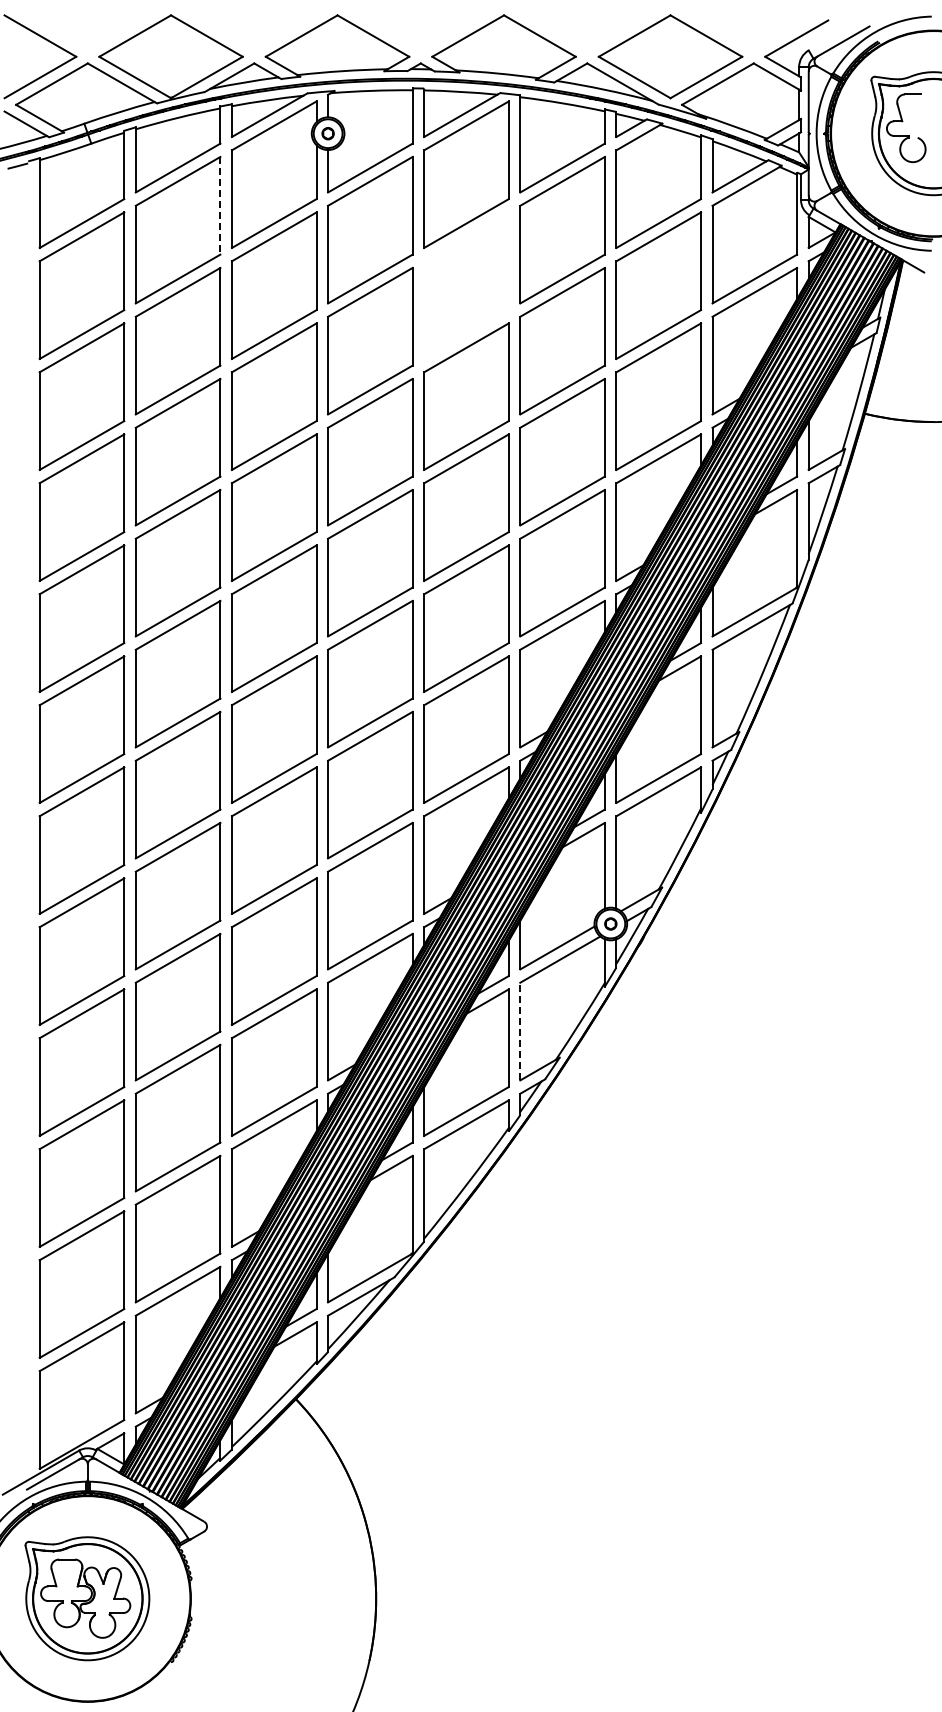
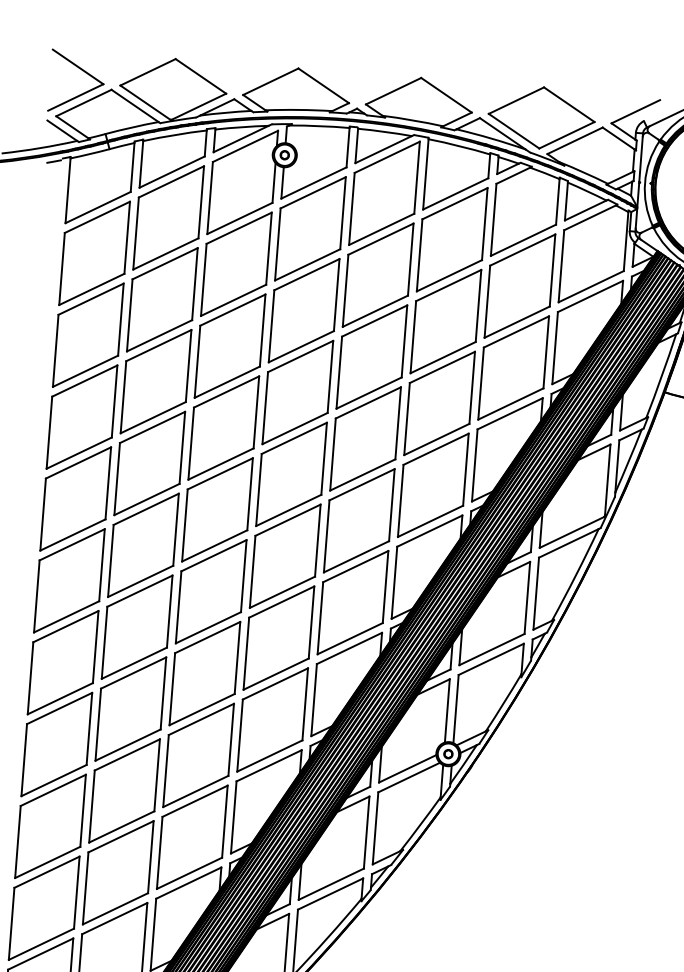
line: (220, 205) -> (201, 202), dashed -> solid
part: (466, 285) -> (378, 275), added
line: (520, 1031) -> (375, 828), dashed -> solid

